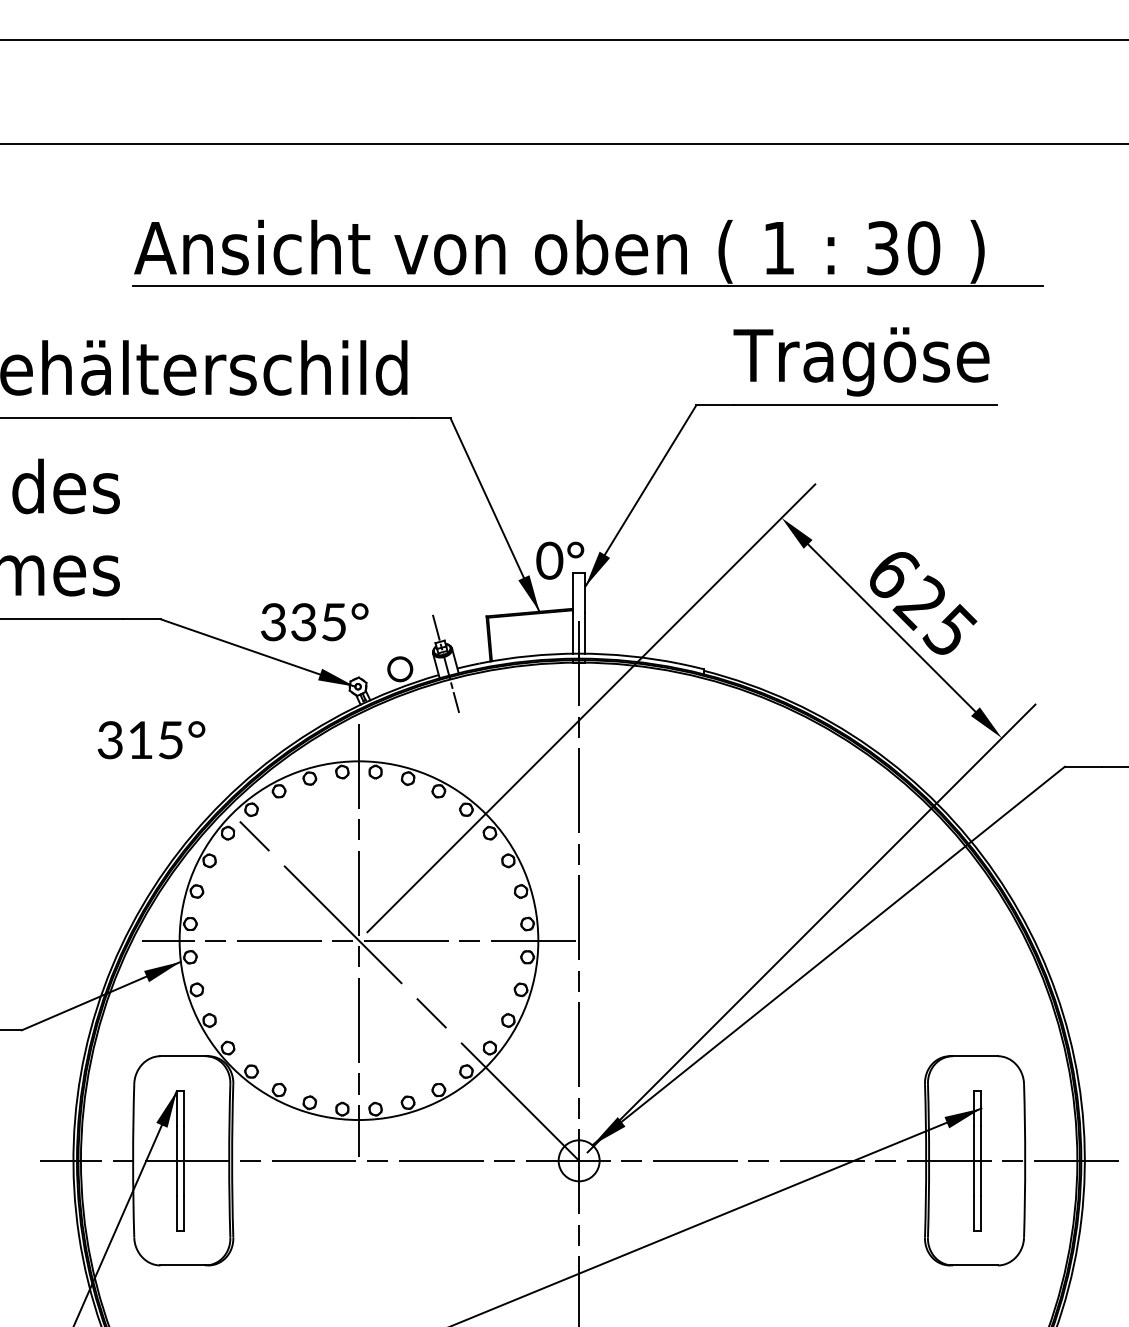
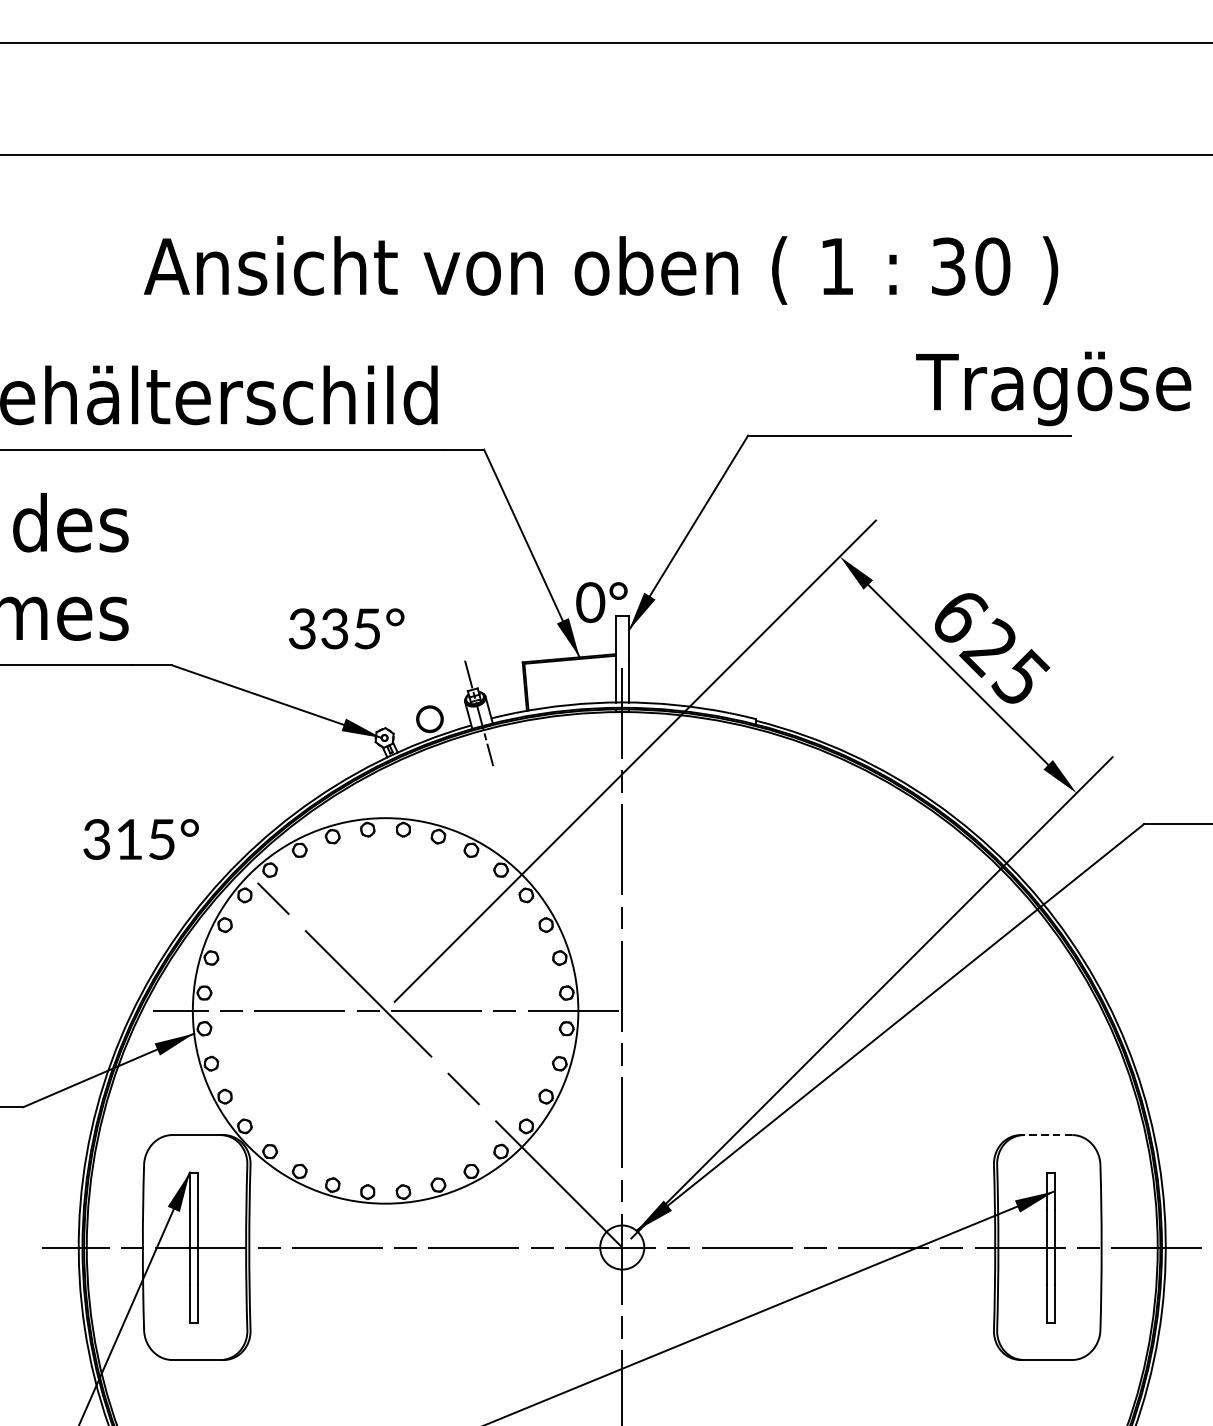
line: (587, 285) -> (631, 306), removed
text: (861, 361) -> (1053, 388), moved
text: (314, 622) -> (346, 629), moved
text: (151, 740) -> (141, 839), moved
line: (358, 940) -> (385, 1010), removed
line: (974, 1056) -> (1047, 1135), solid -> dashed

